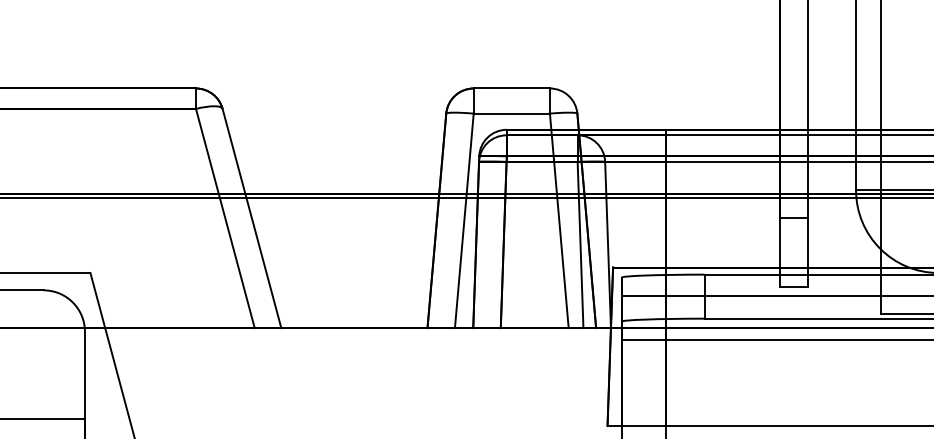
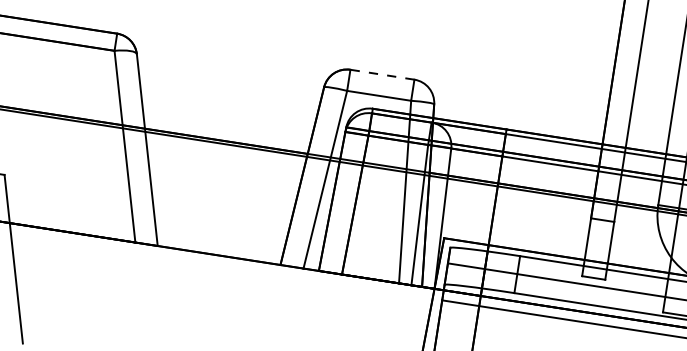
line: (511, 88) -> (382, 74), solid -> dashed

